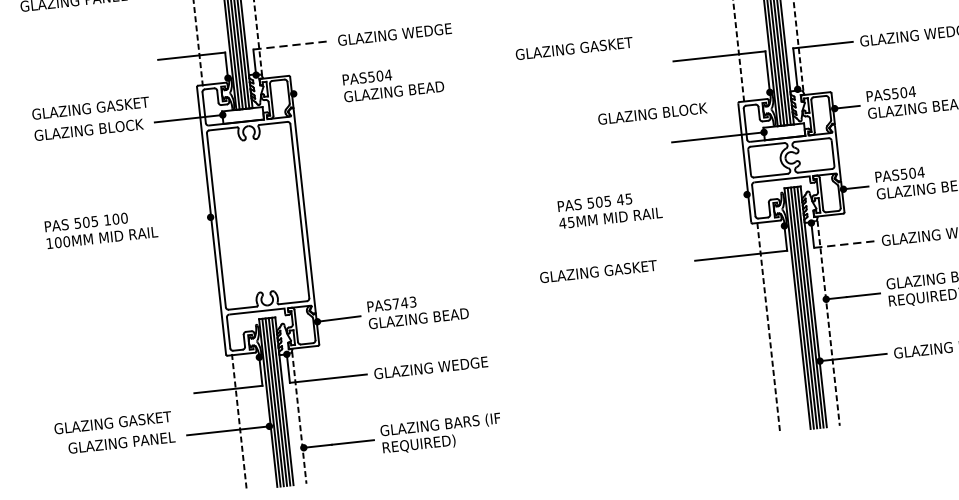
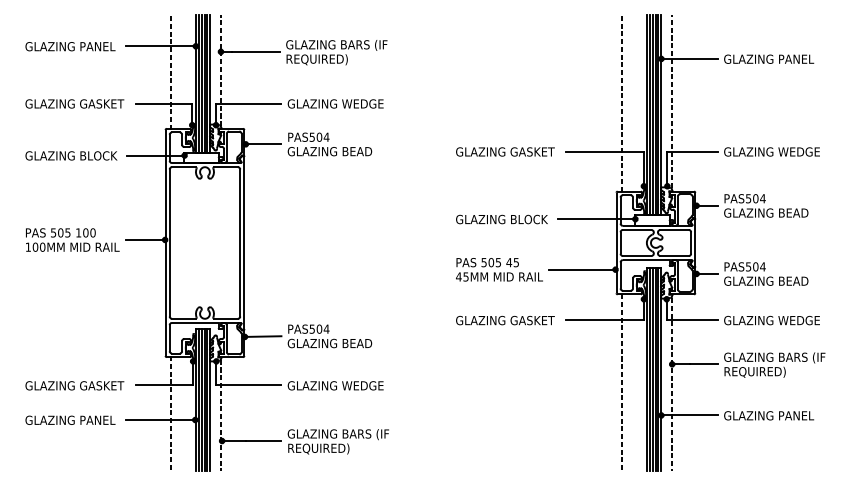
line: (291, 45) -> (248, 103), dashed -> solid
text: (574, 48) -> (505, 151), moved
line: (314, 91) -> (263, 144), added
text: (90, 107) -> (74, 103), moved
text: (652, 113) -> (501, 219), moved
line: (707, 198) -> (582, 269), added
line: (187, 219) -> (145, 239), added
line: (844, 244) -> (692, 320), dashed -> solid
text: (598, 271) -> (505, 320), moved
text: (404, 302) -> (319, 328), PAS743 -> PAS504
text: (112, 422) -> (74, 385), moved

